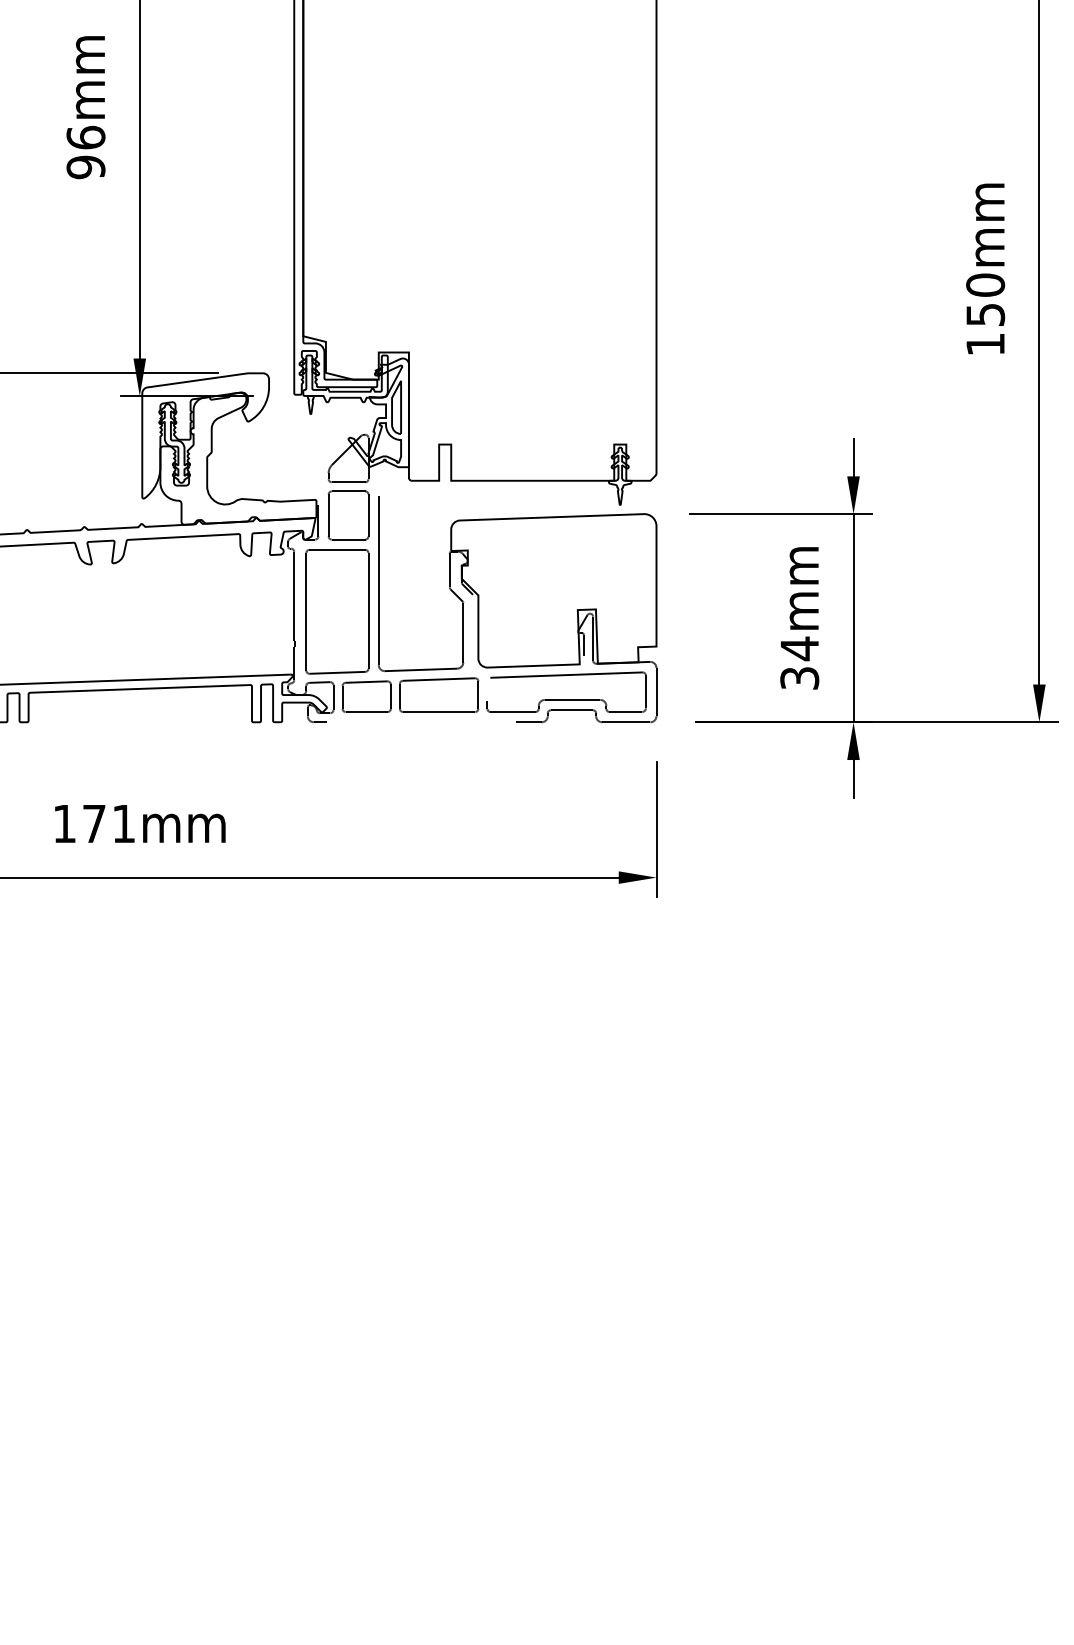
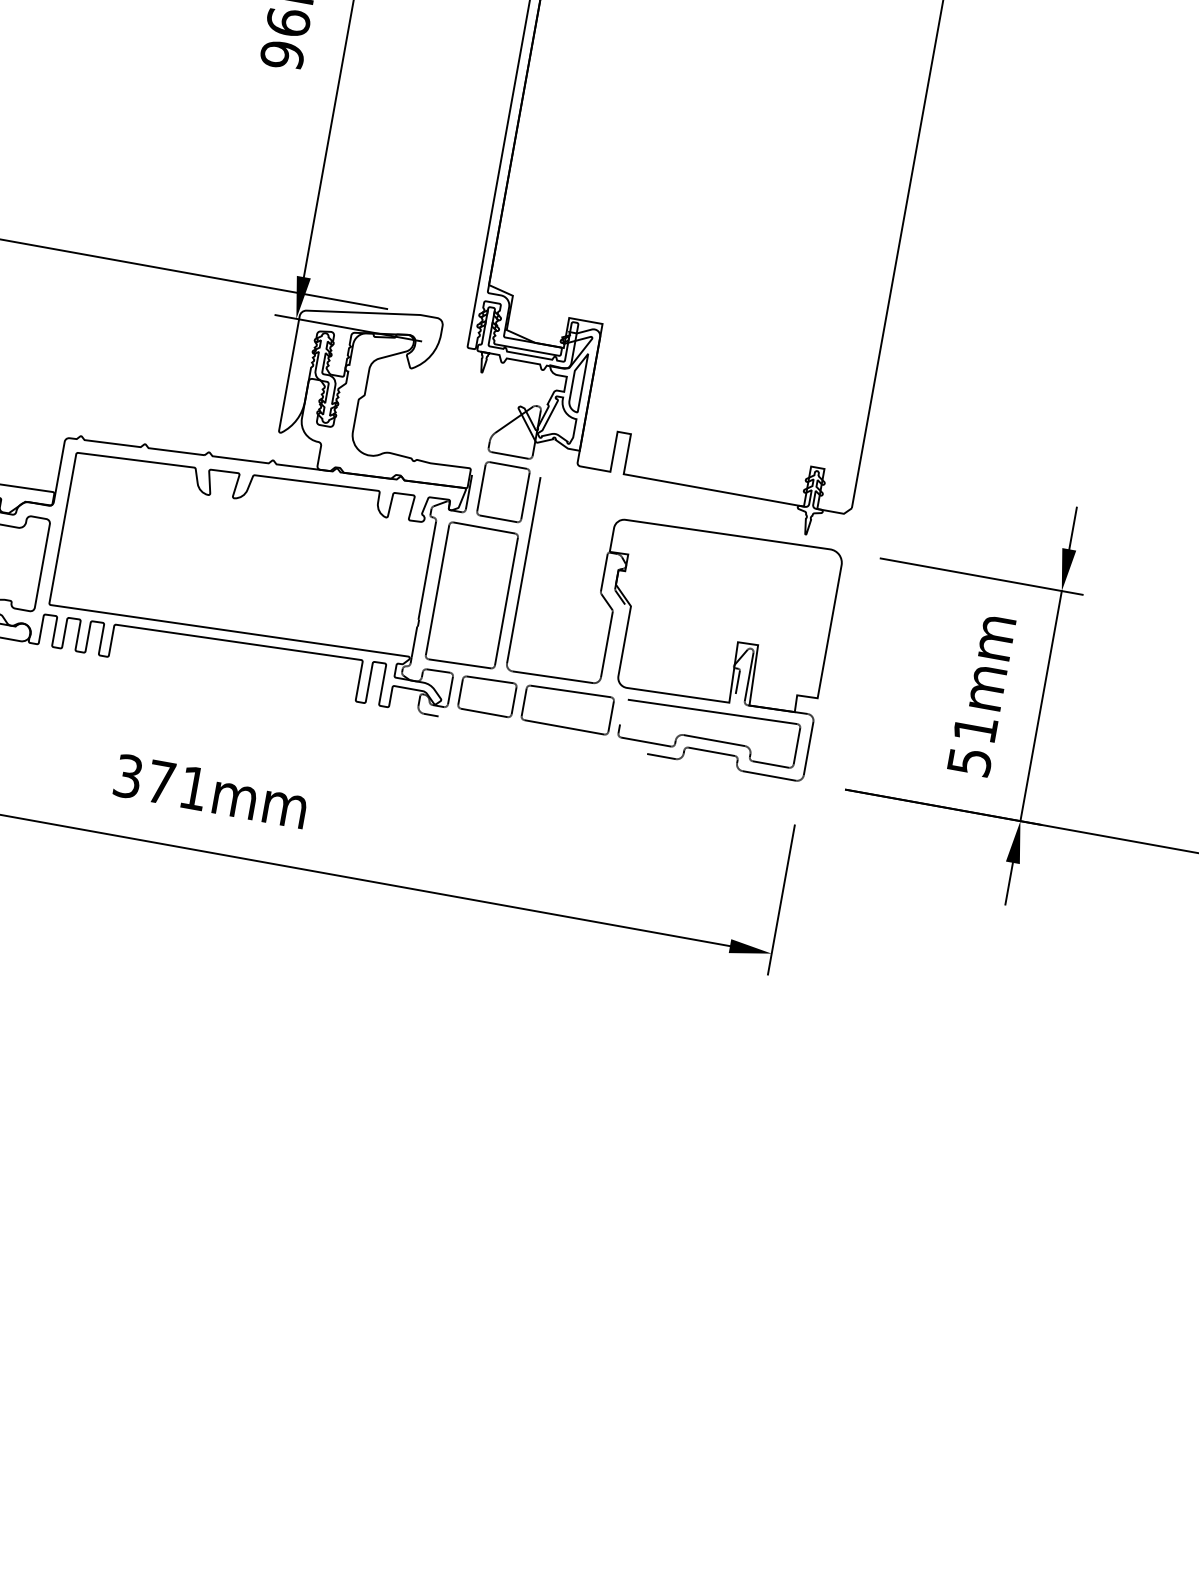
text: (799, 662) -> (972, 744), 34mm -> 51mm
text: (64, 823) -> (128, 776), 171mm -> 371mm

